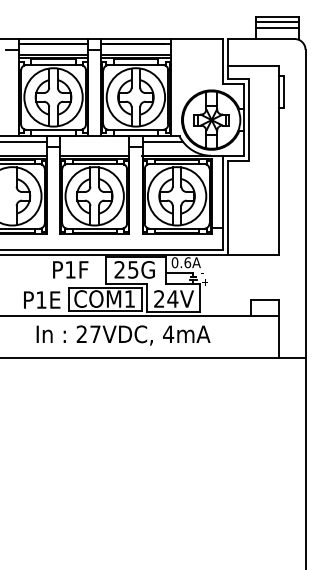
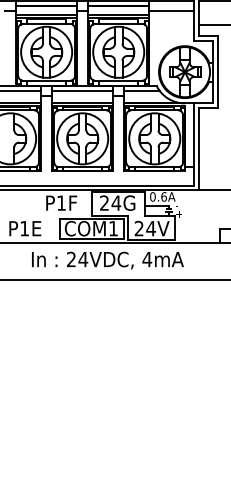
line: (196, 49) -> (171, 10), added
line: (94, 141) -> (82, 90), added
text: (132, 269) -> (115, 202), 25G -> 24G
text: (42, 299) -> (25, 228), moved
text: (95, 333) -> (83, 258), 27VDC, -> 24VDC,

